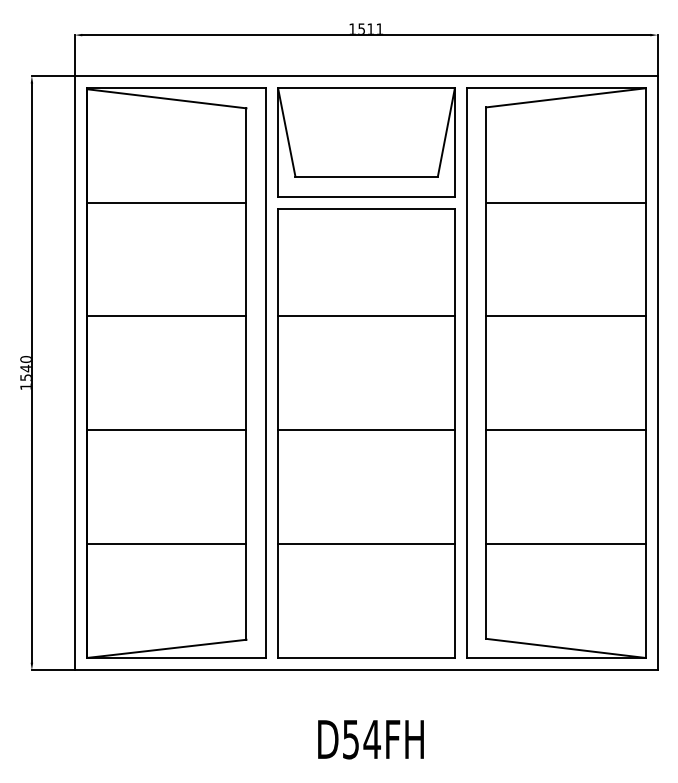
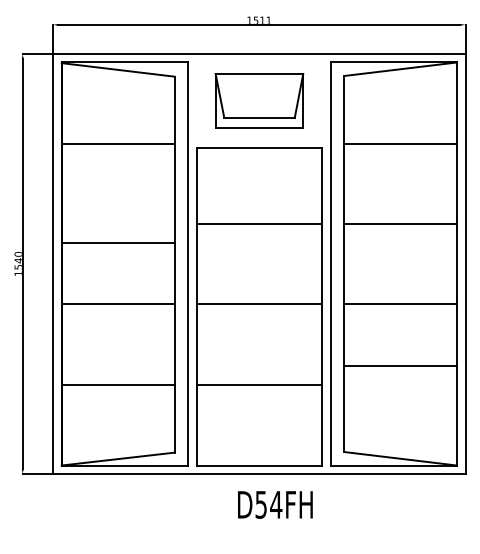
part: (366, 142) -> (259, 100), size x0.7
line: (166, 316) -> (117, 243), moved
line: (565, 544) -> (400, 366), moved
text: (370, 739) -> (275, 504), moved

